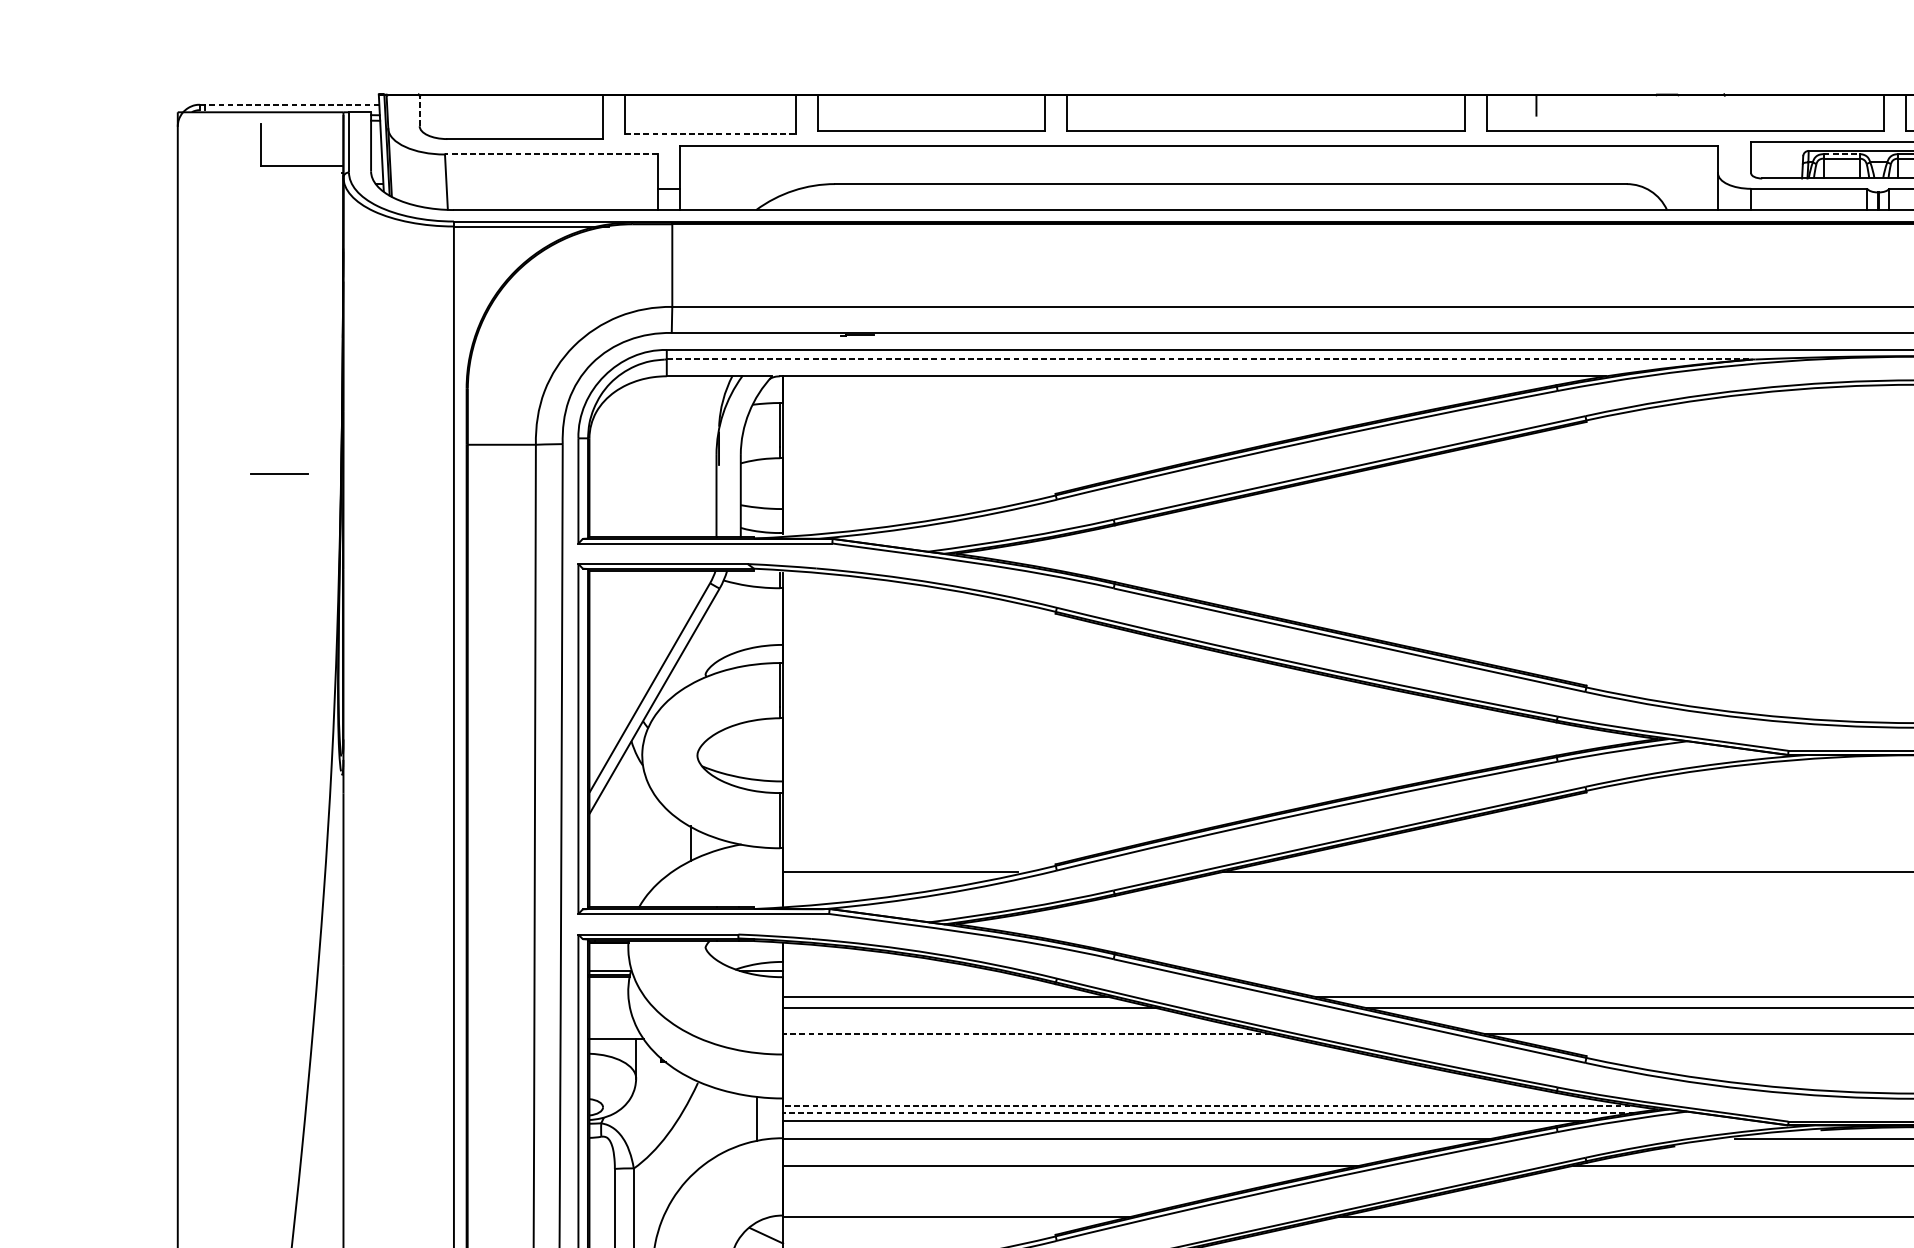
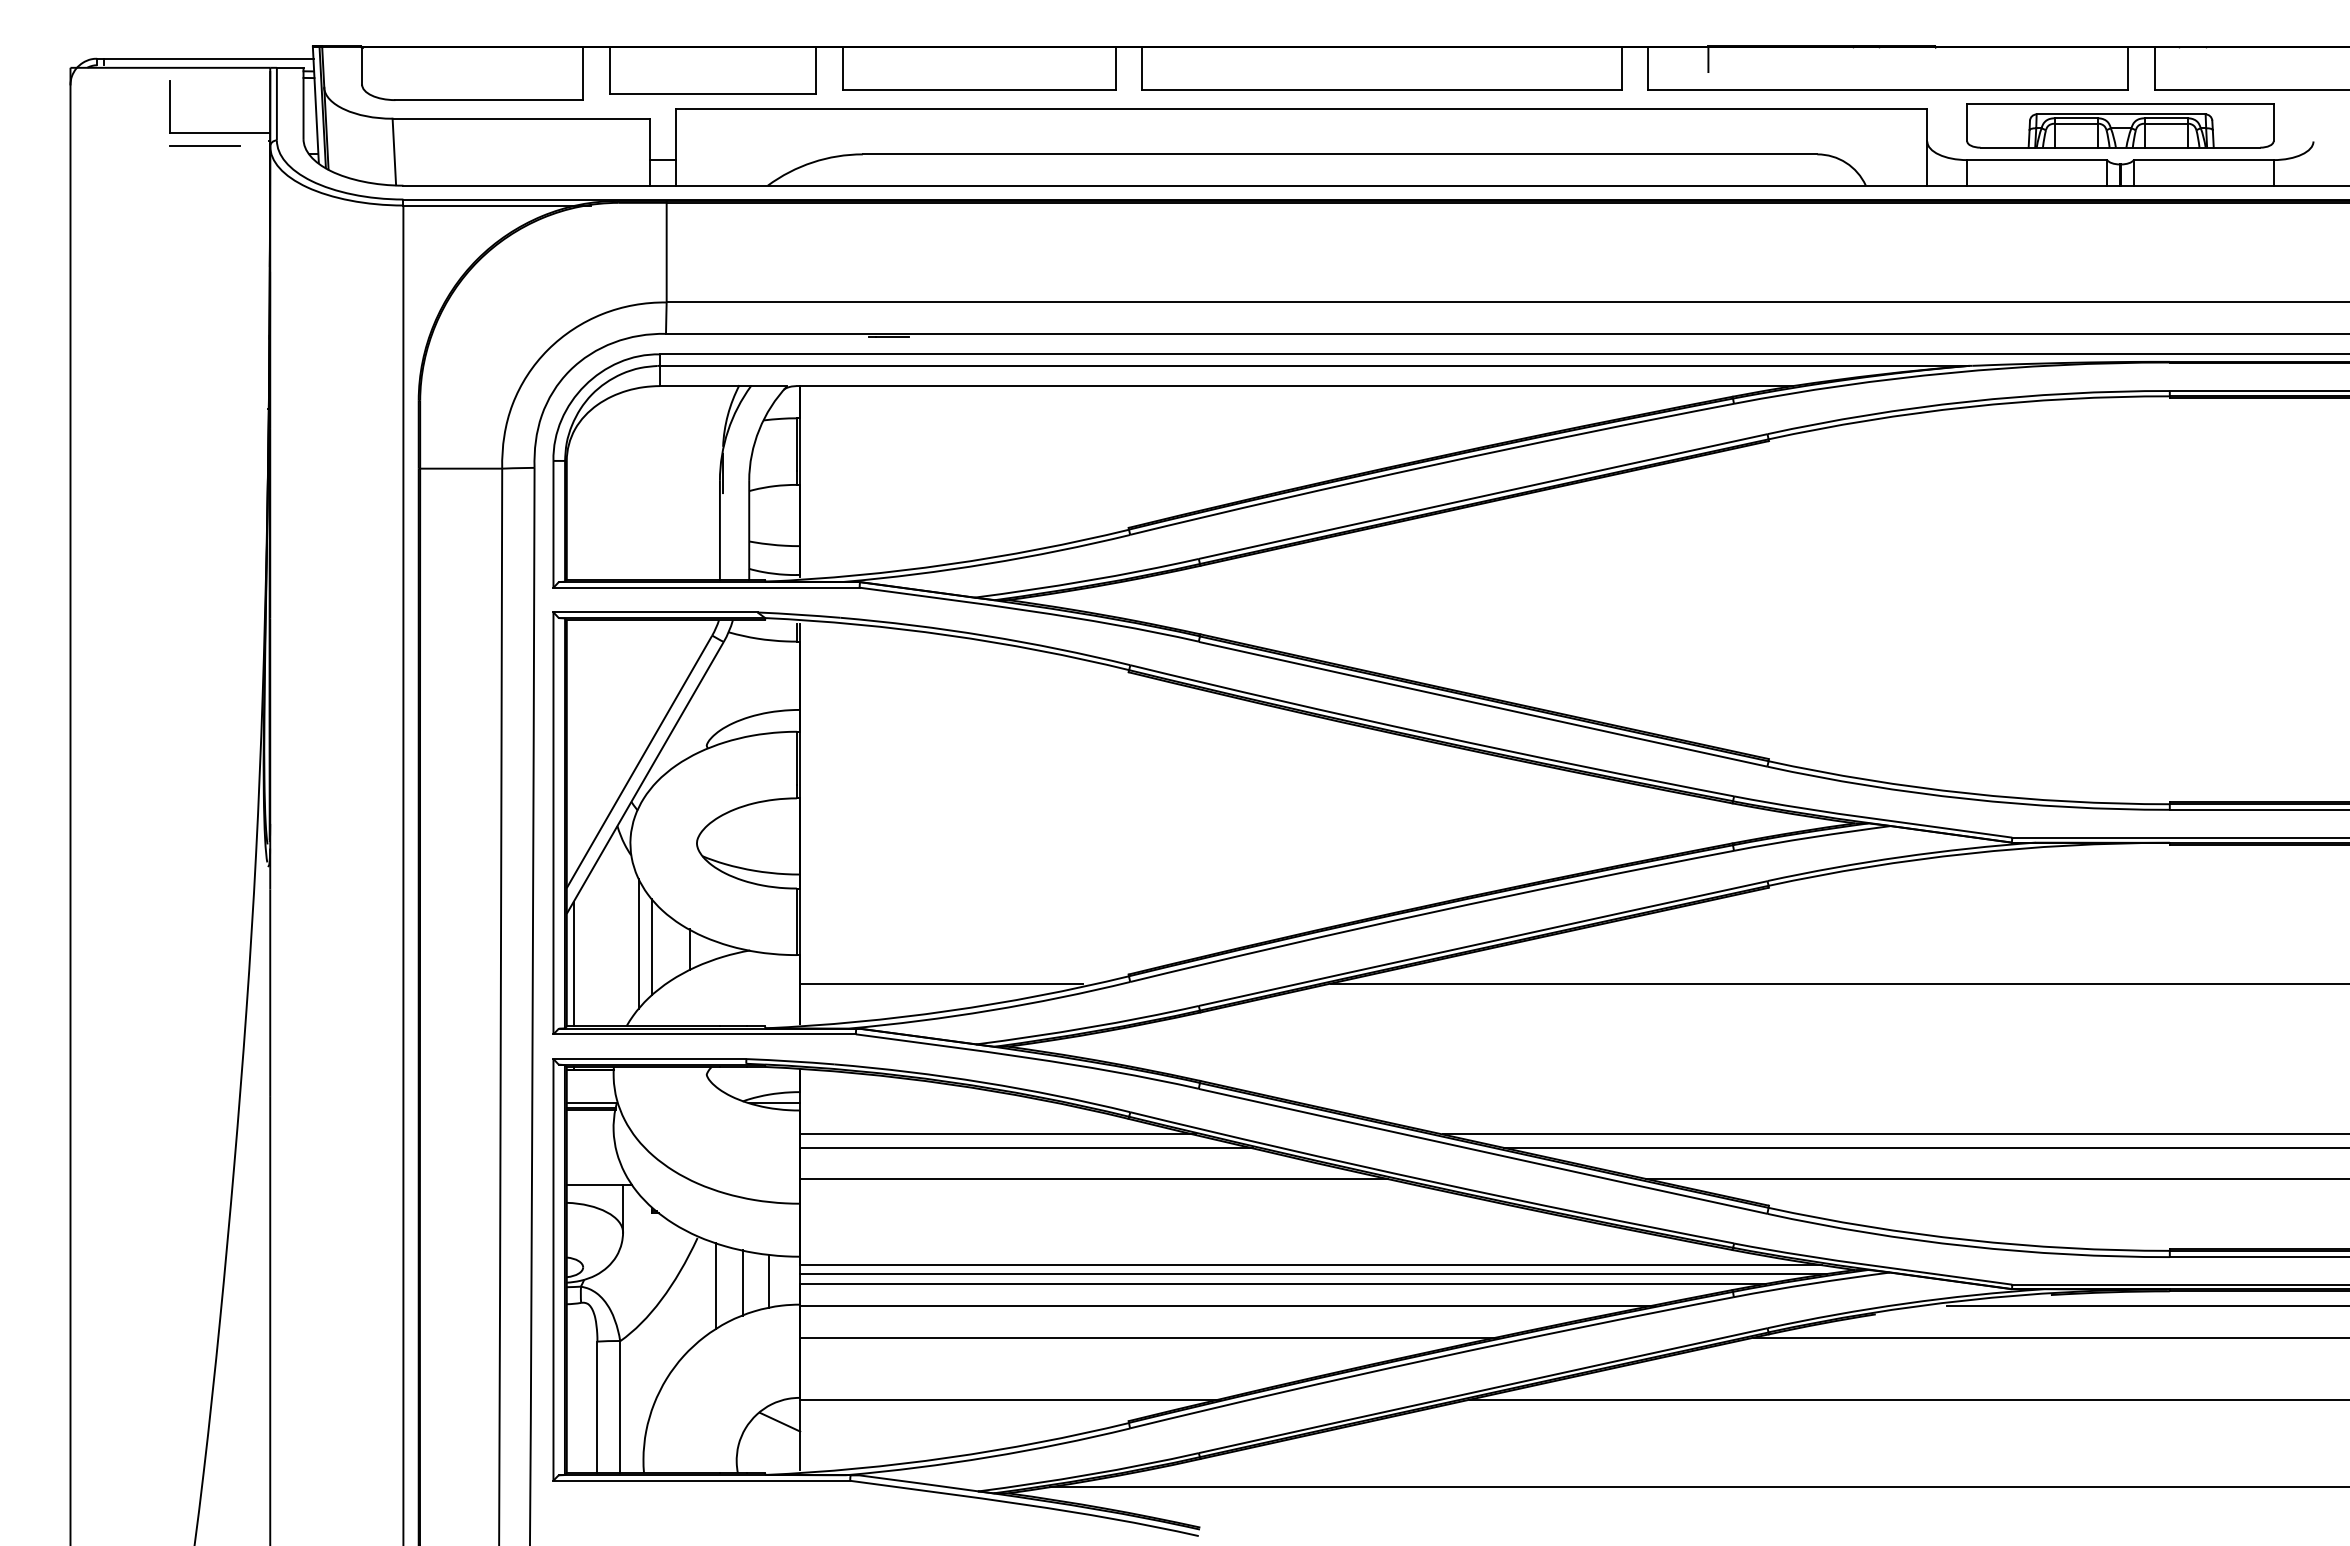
line: (292, 104) -> (208, 58), dashed -> solid
line: (420, 110) -> (362, 65), dashed -> solid
line: (711, 133) -> (713, 93), dashed -> solid
line: (551, 154) -> (521, 118), dashed -> solid
line: (1841, 154) -> (2076, 118), dashed -> solid
line: (1209, 359) -> (1314, 365), dashed -> solid
line: (278, 473) -> (204, 145), moved
line: (649, 839) -> (639, 944), added
line: (660, 841) -> (652, 947), added
line: (595, 855) -> (573, 963), added
line: (1027, 1033) -> (1094, 1178), dashed -> solid
line: (1206, 1105) -> (1310, 1265), dashed -> solid
line: (1208, 1113) -> (1312, 1274), dashed -> solid
line: (735, 1119) -> (742, 1282), added
line: (713, 1123) -> (716, 1286), added

